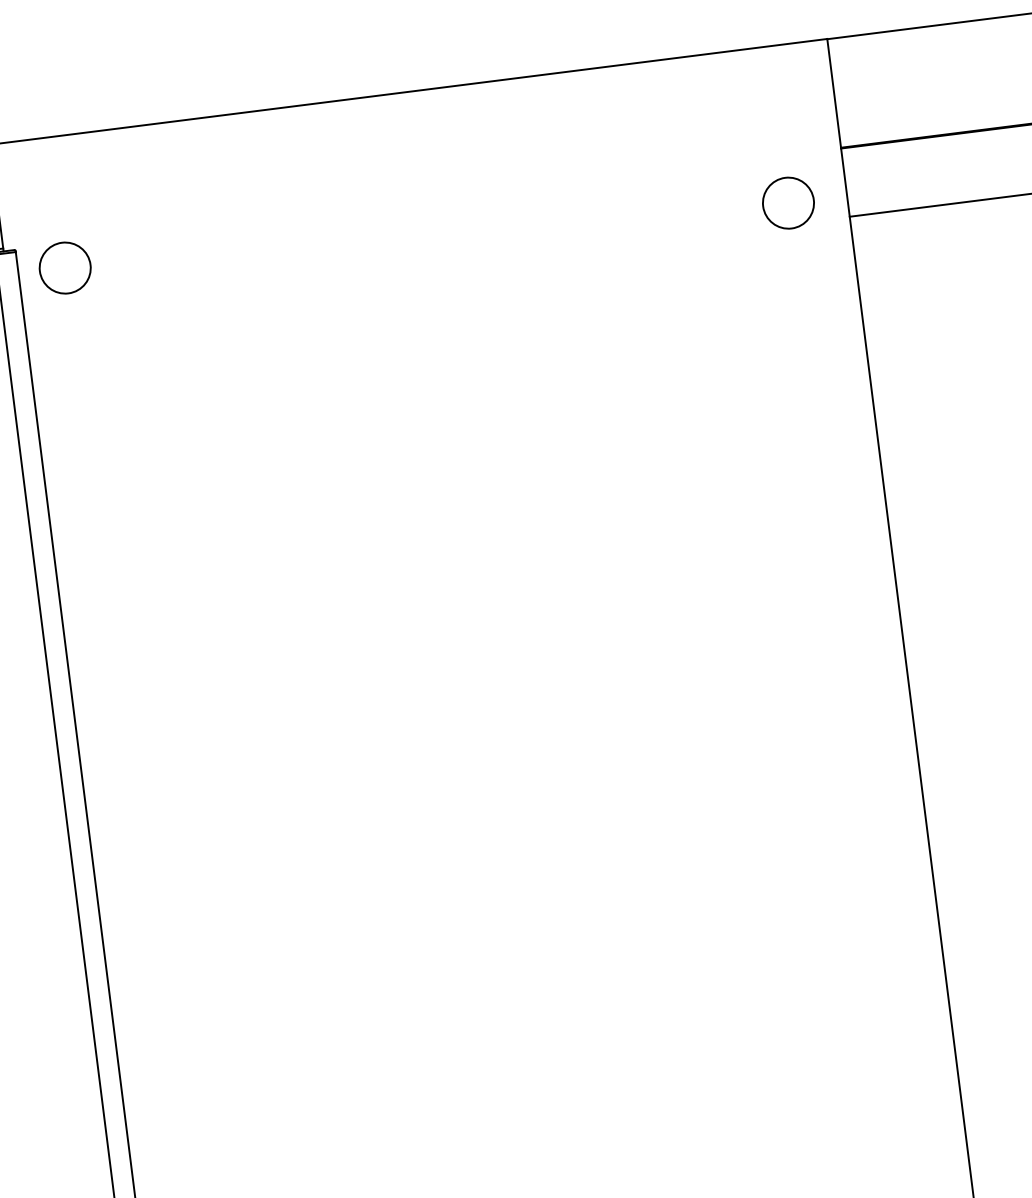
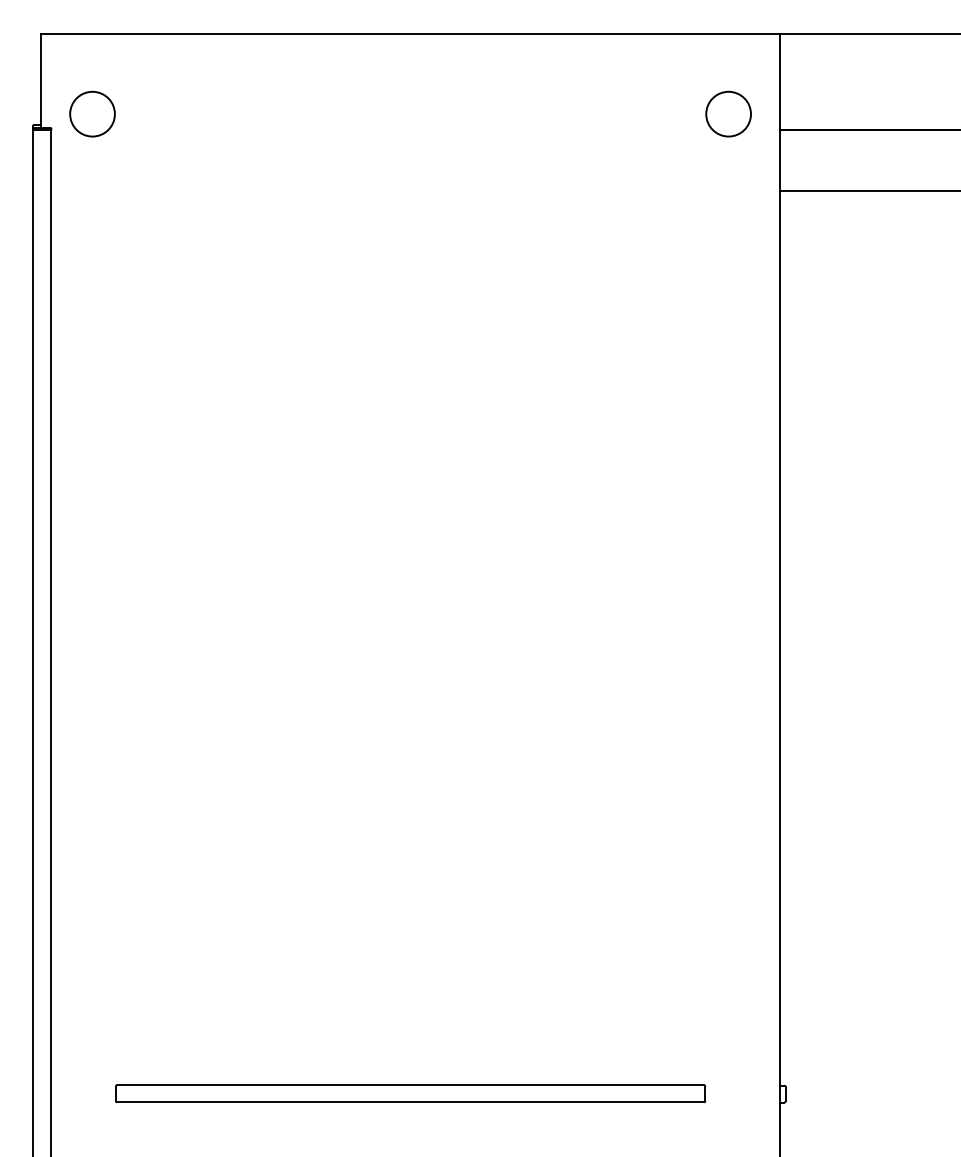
circle: (788, 202) -> (728, 113), moved
circle: (65, 267) -> (92, 113), moved

